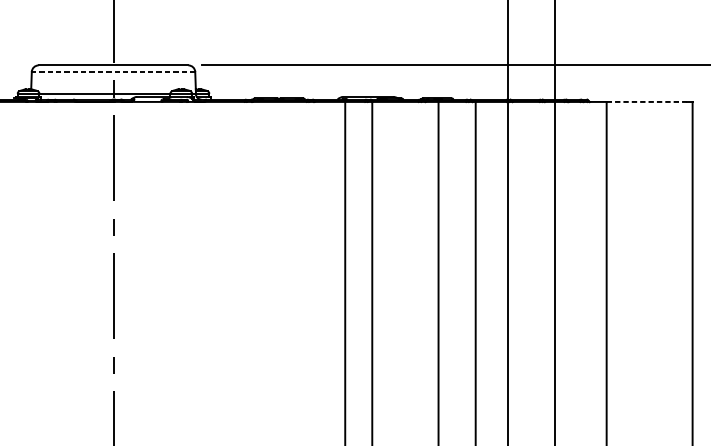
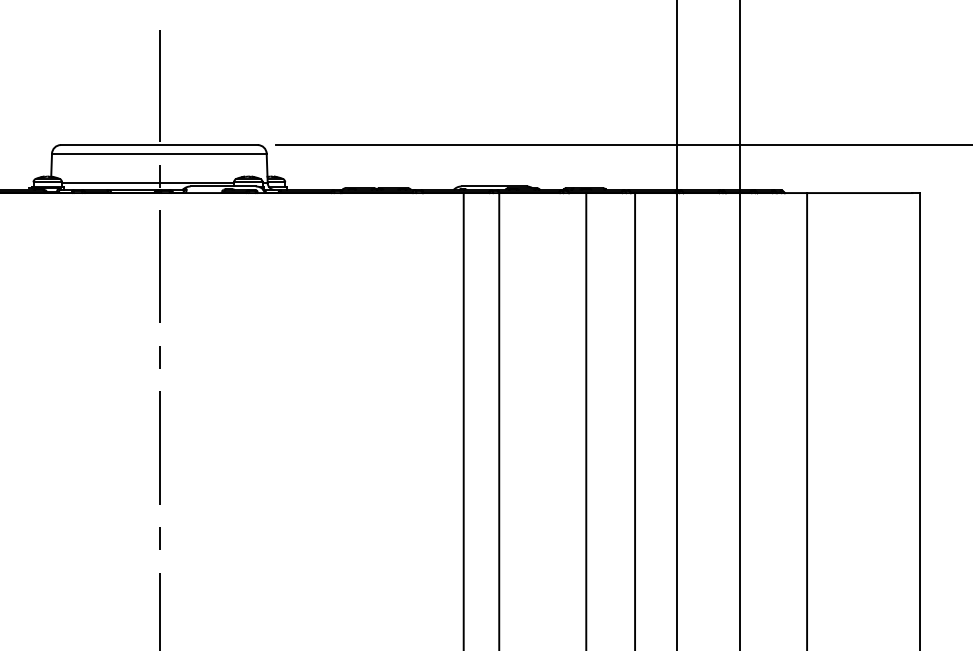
line: (112, 71) -> (158, 153), dashed -> solid
line: (646, 102) -> (859, 193), dashed -> solid

